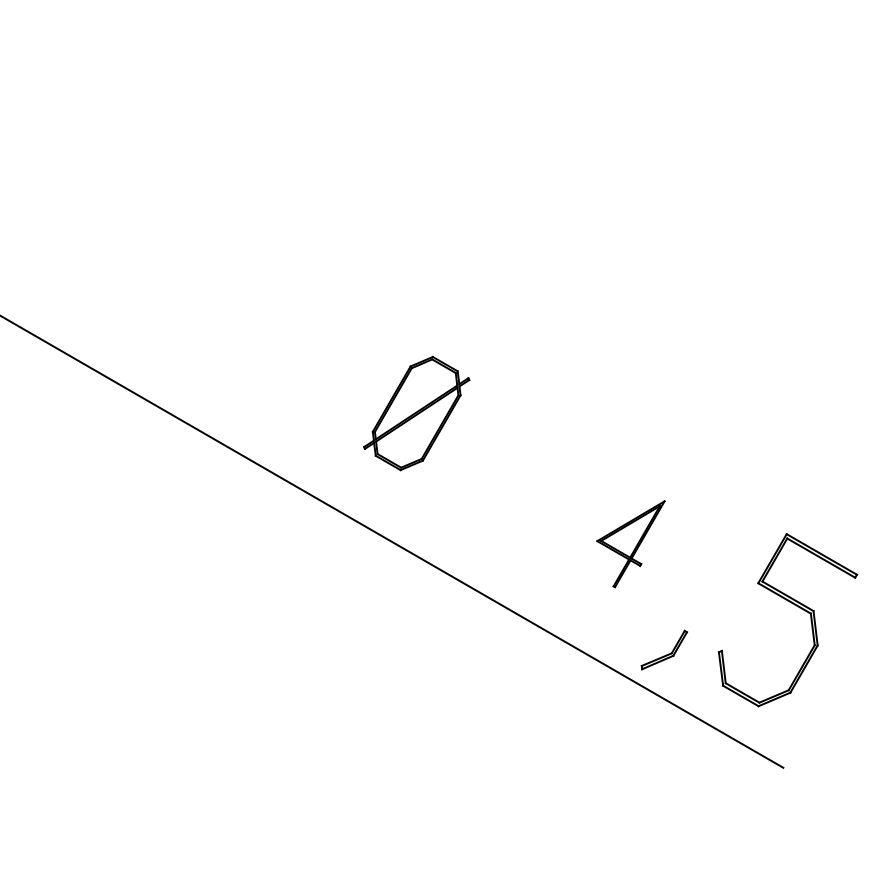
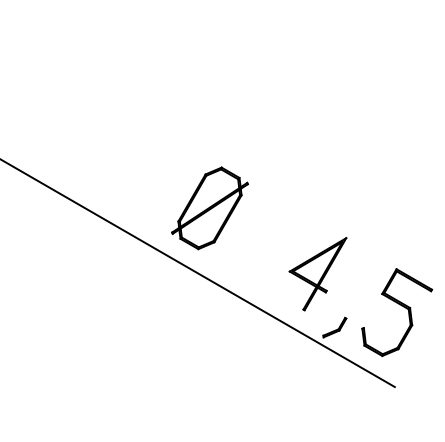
part: (415, 413) -> (209, 208), size x1.43
part: (629, 544) -> (317, 274), size x1.67

